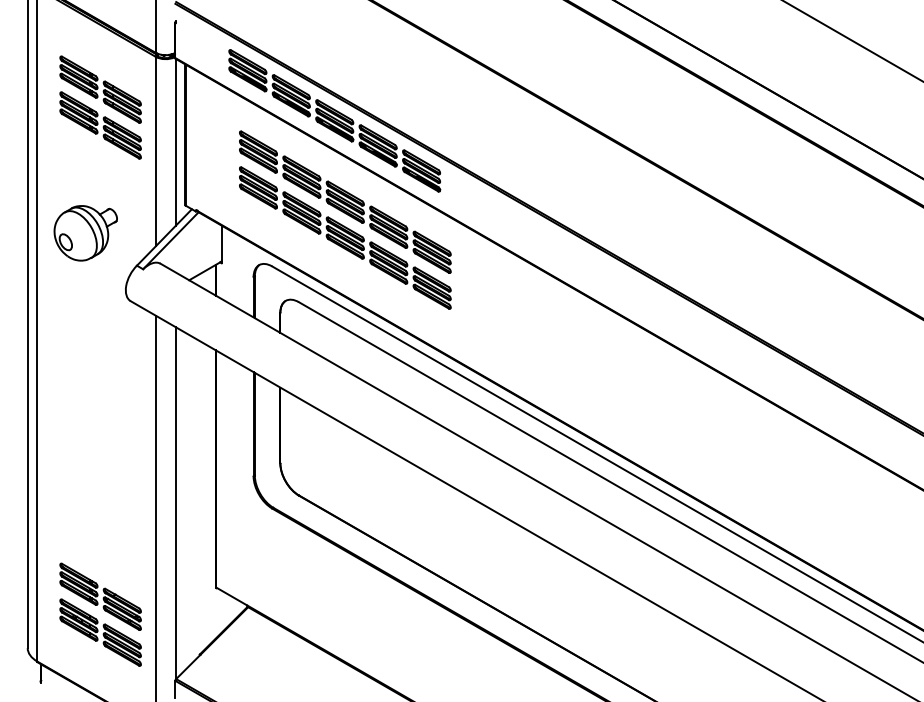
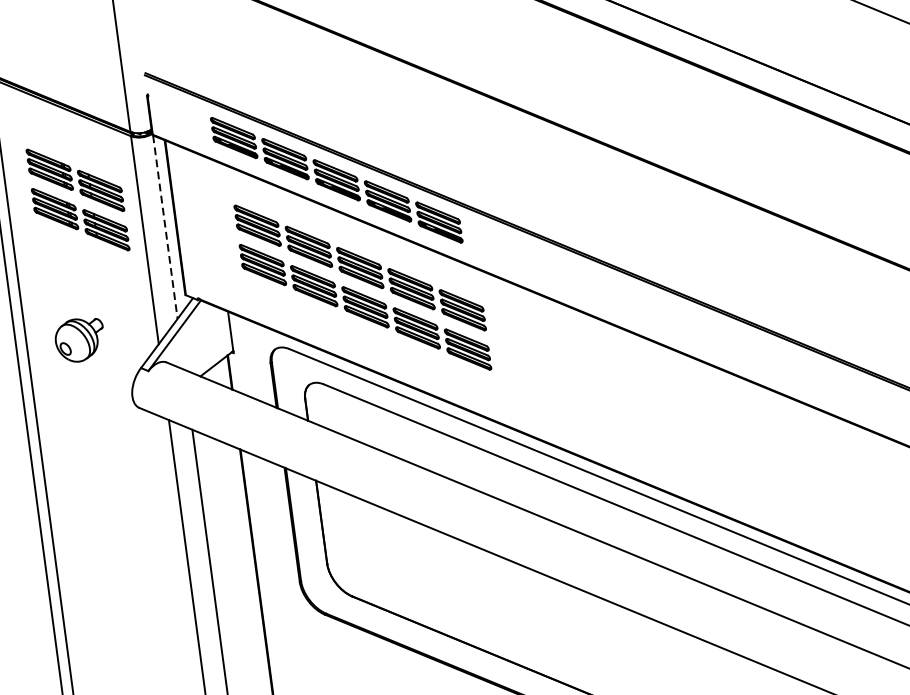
line: (175, 142) -> (165, 227), solid -> dashed
part: (85, 233) -> (79, 340), size x0.7

